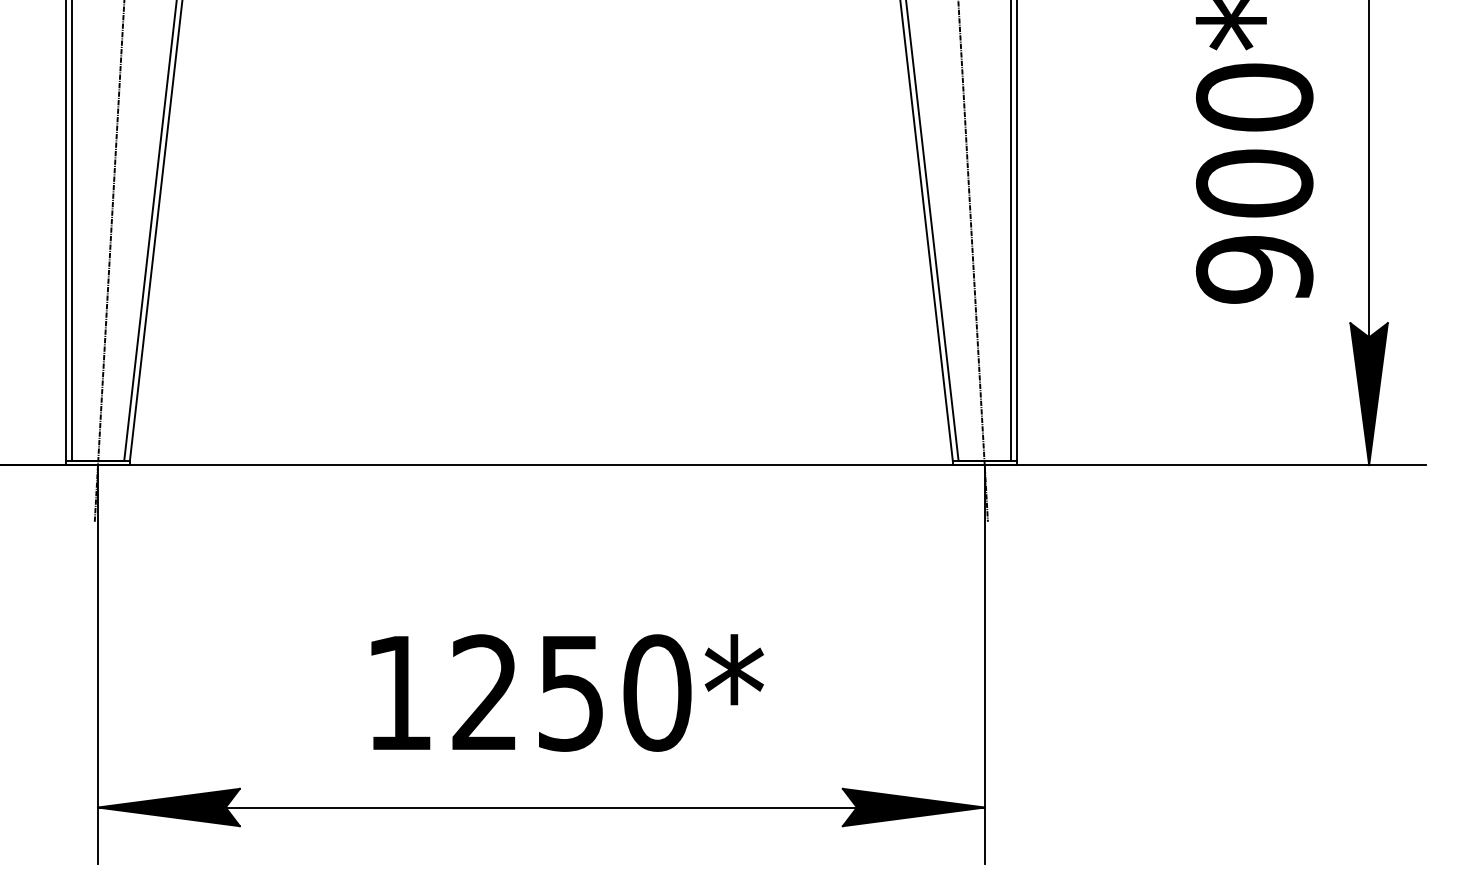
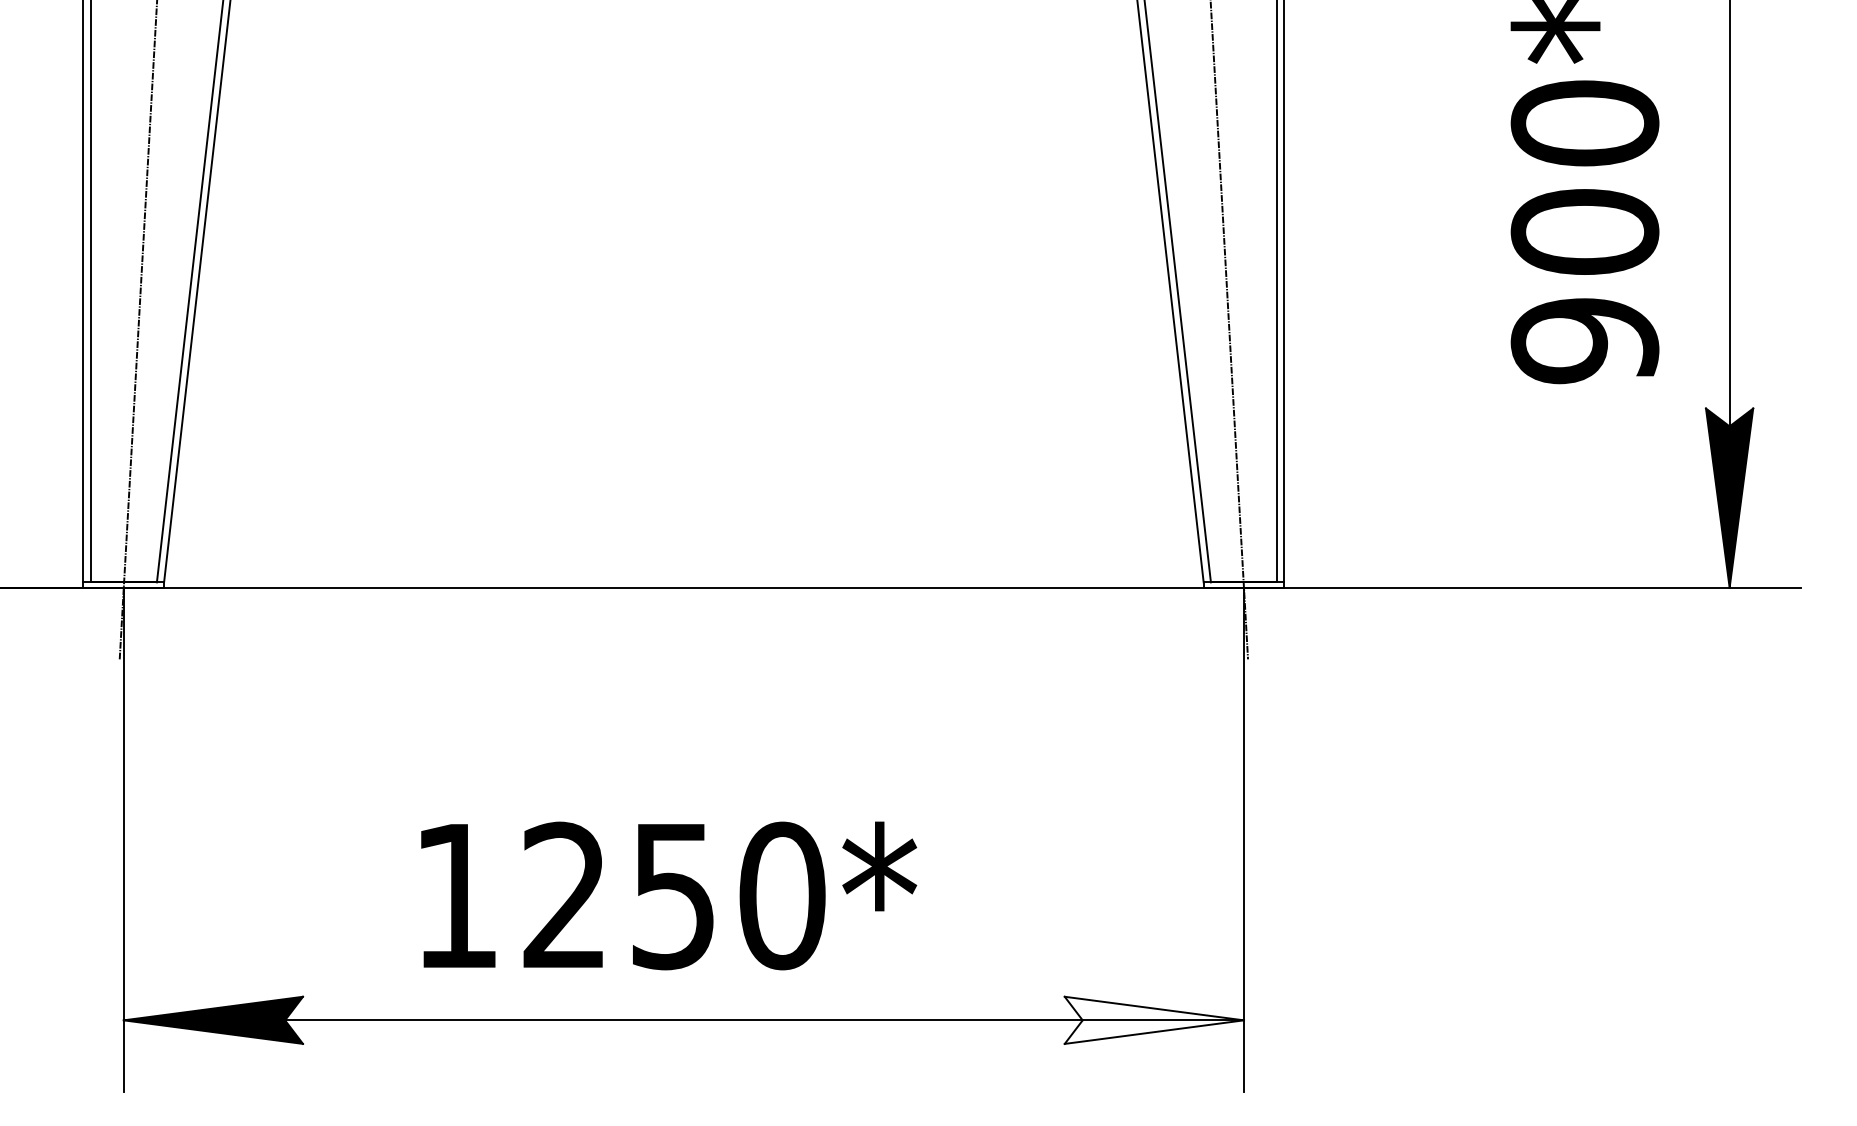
text: (567, 692) -> (668, 895), moved
fill: (913, 807) -> (1153, 1020), removed

